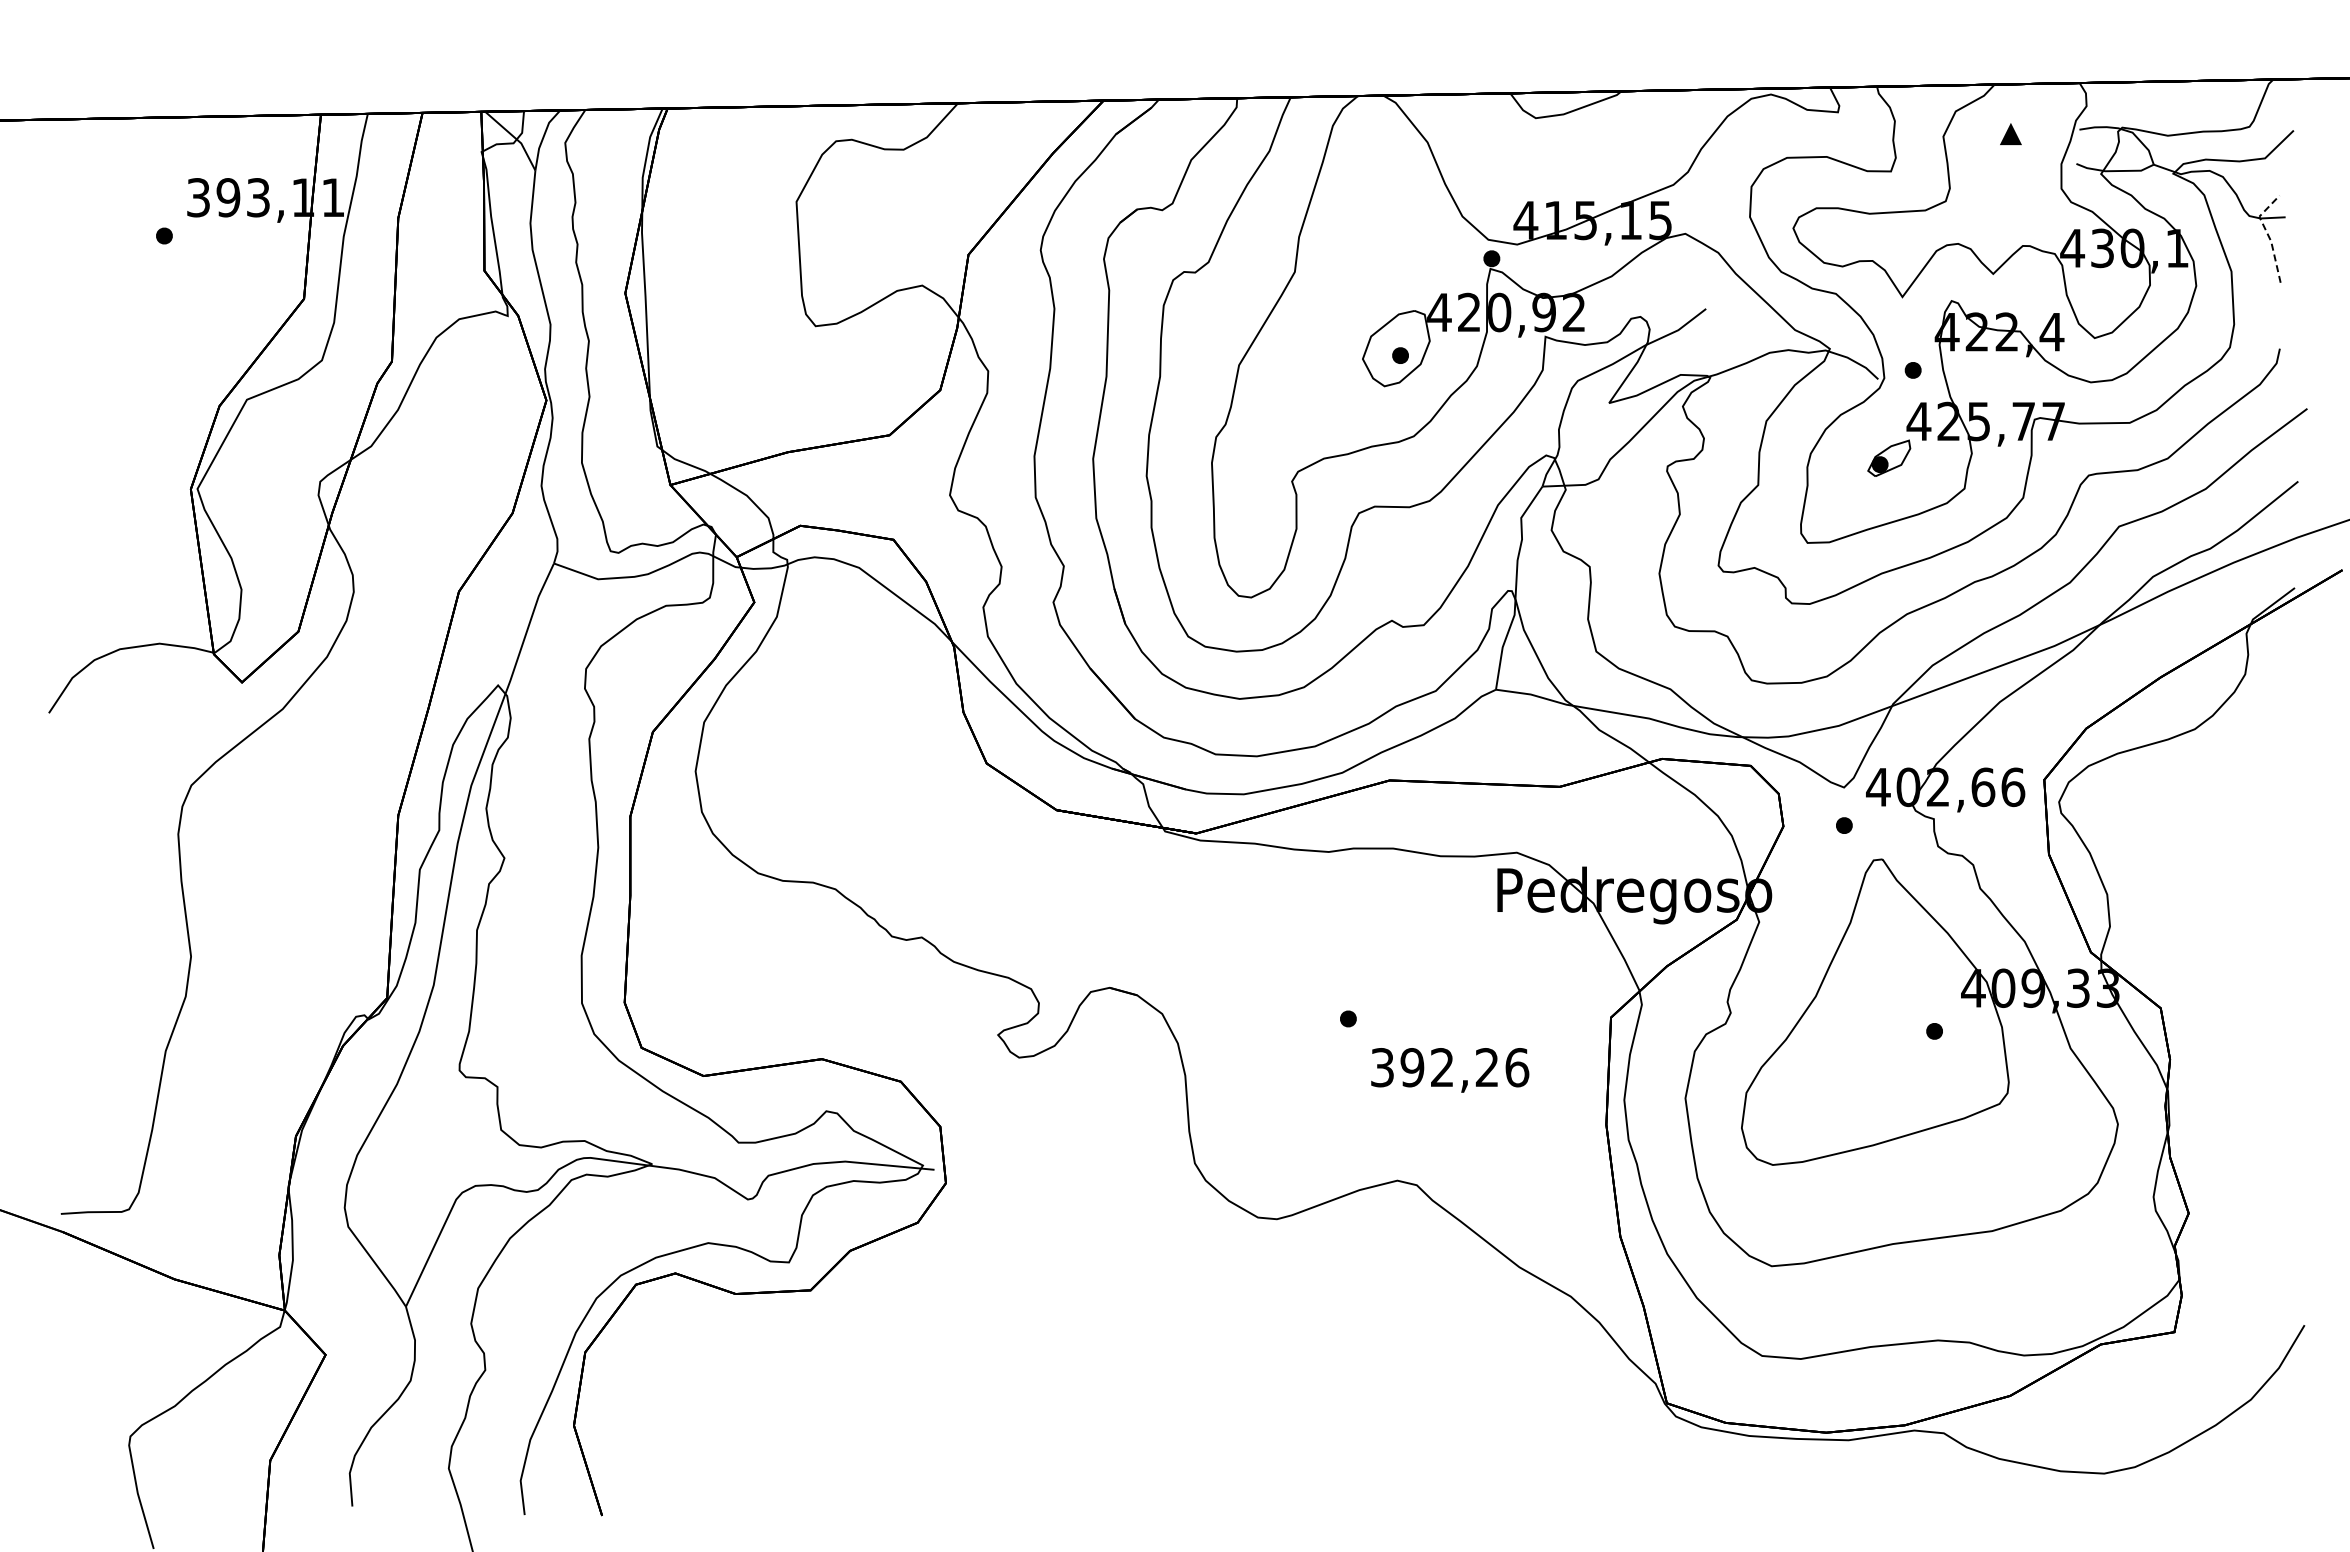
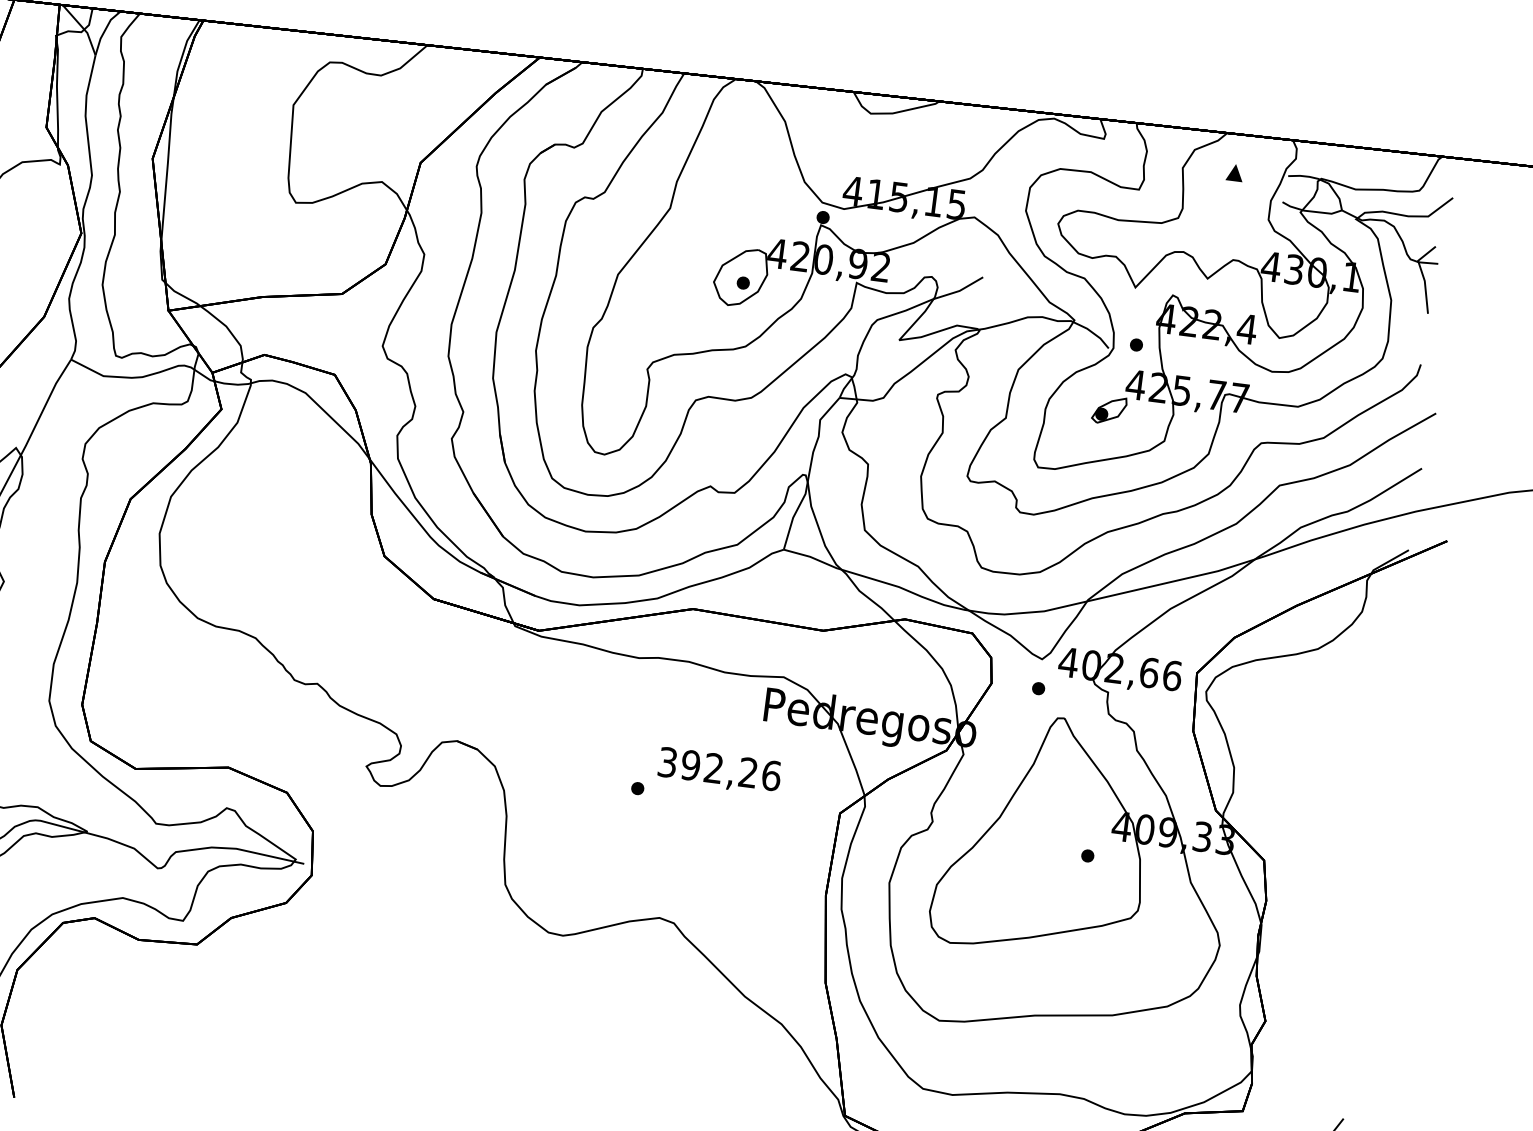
line: (2267, 234) -> (1422, 275), dashed -> solid
text: (1450, 1070) -> (719, 771), moved

